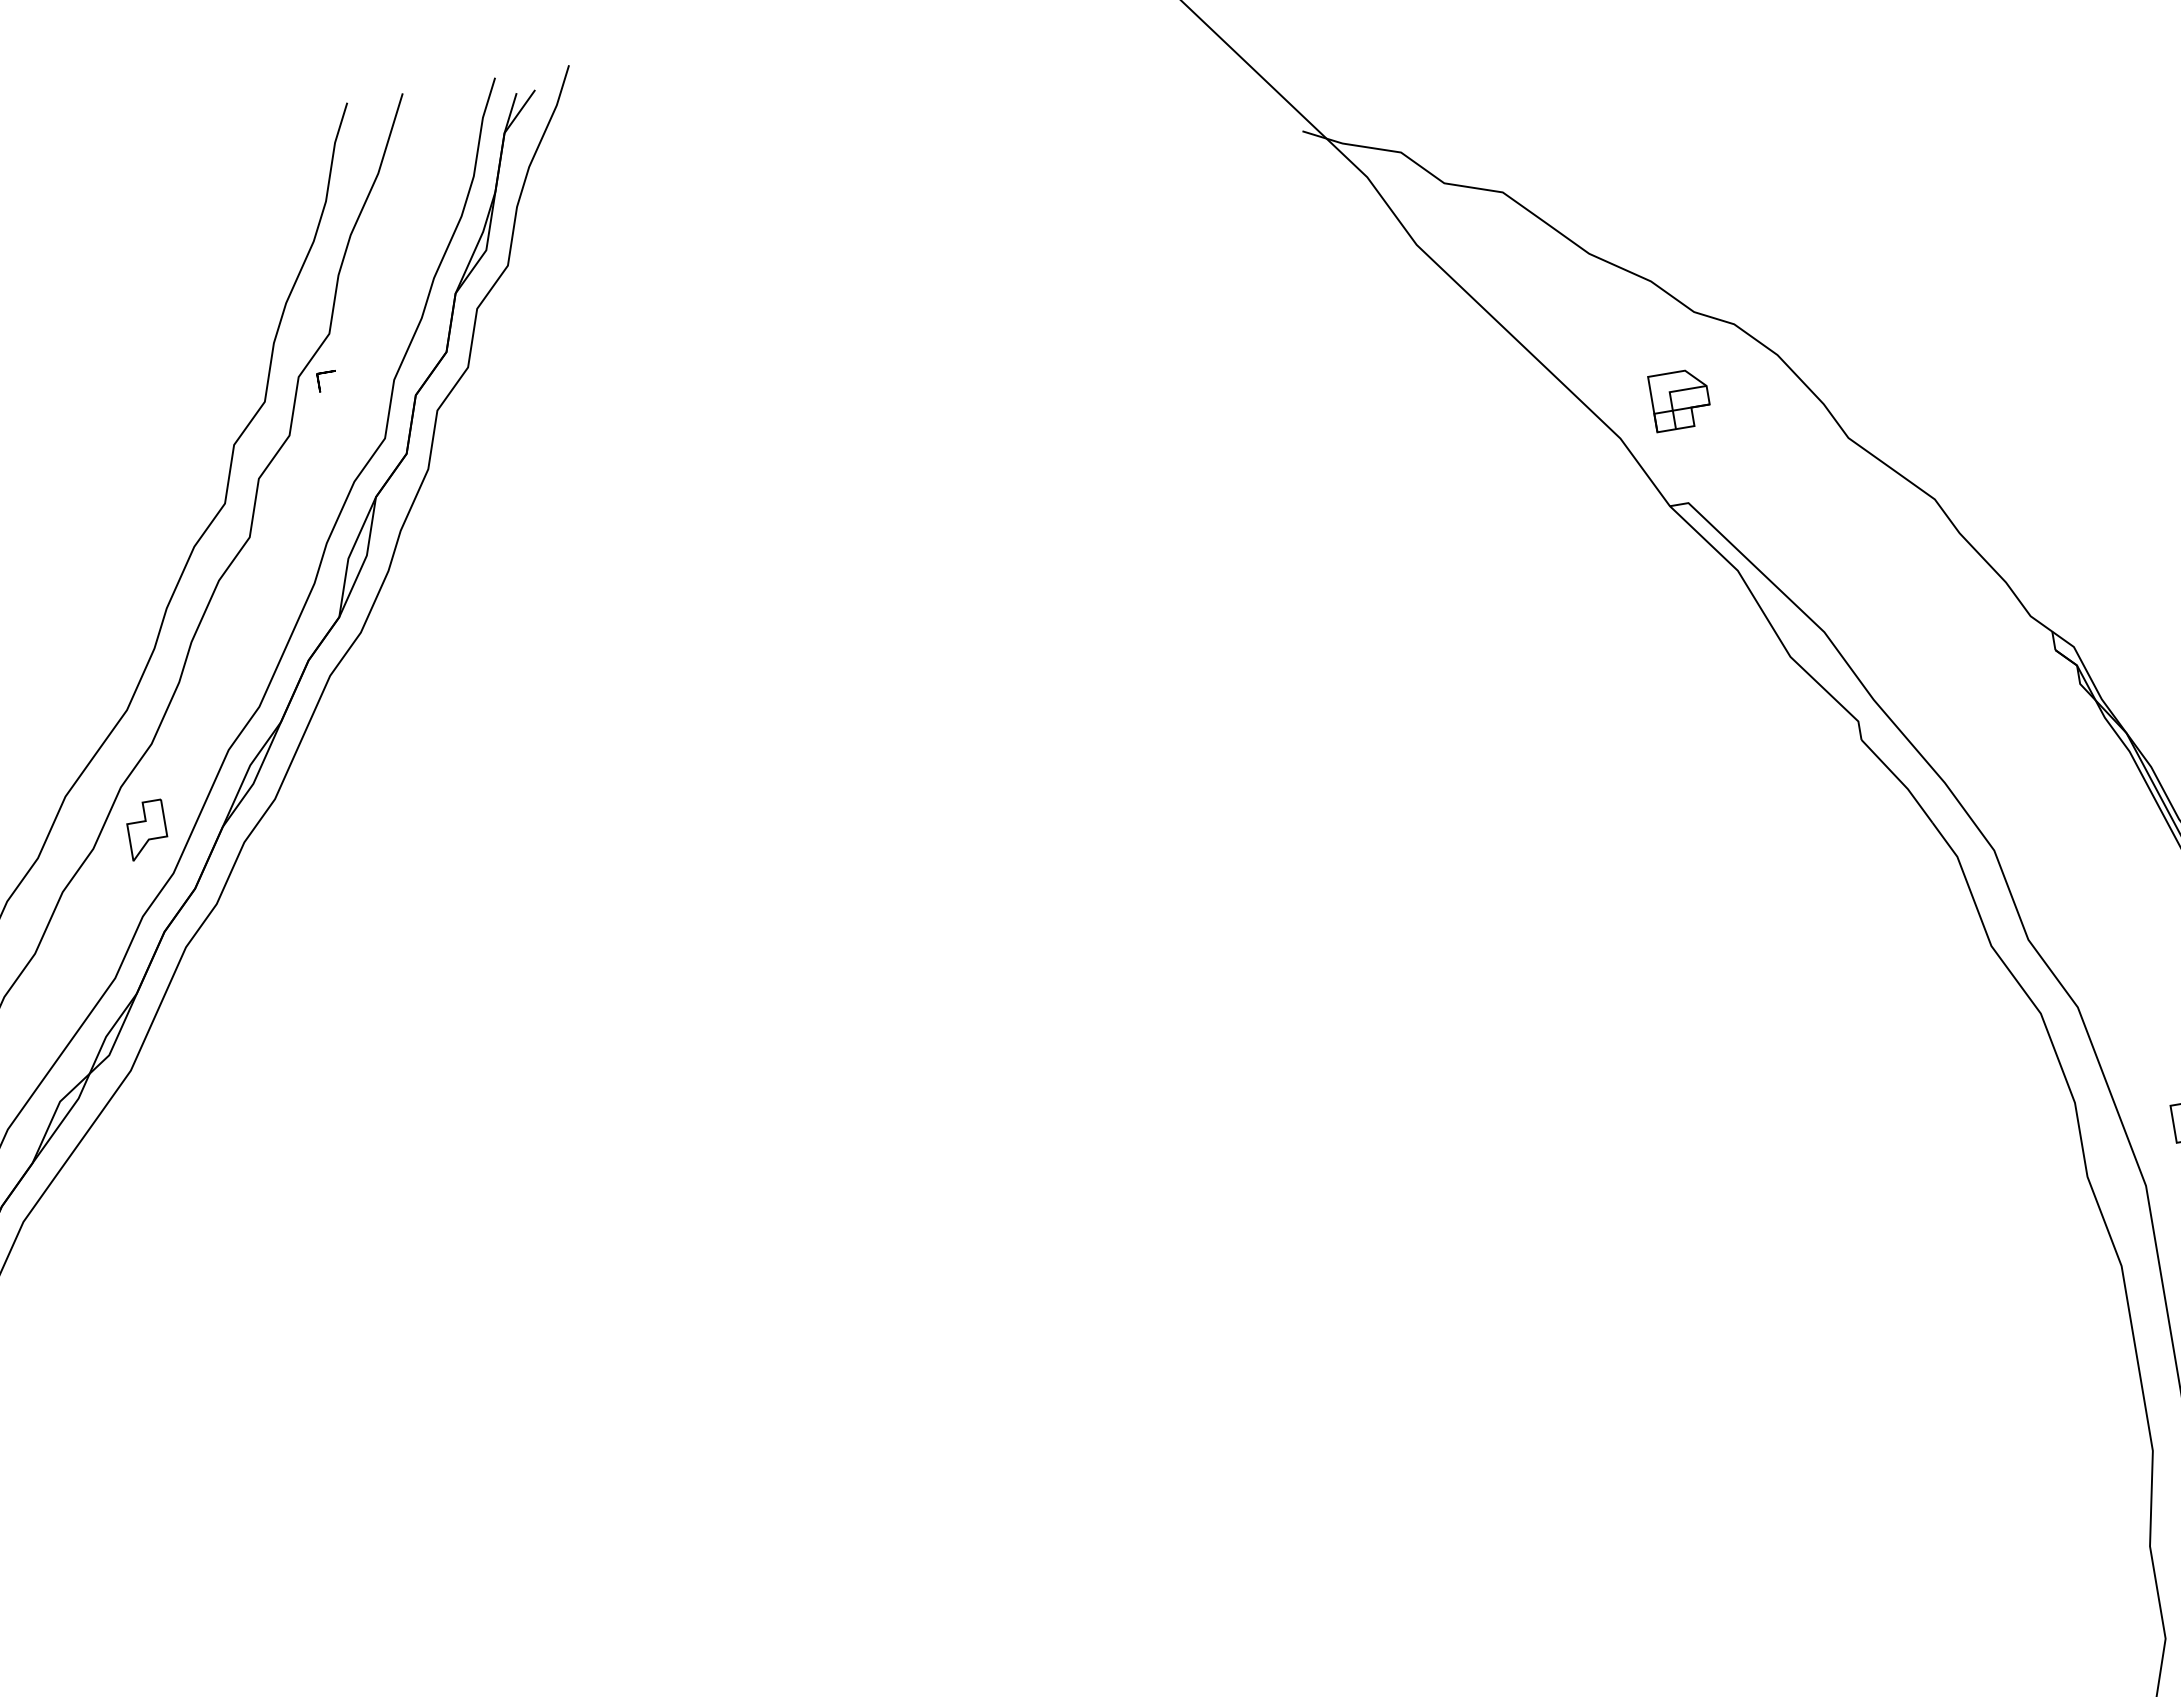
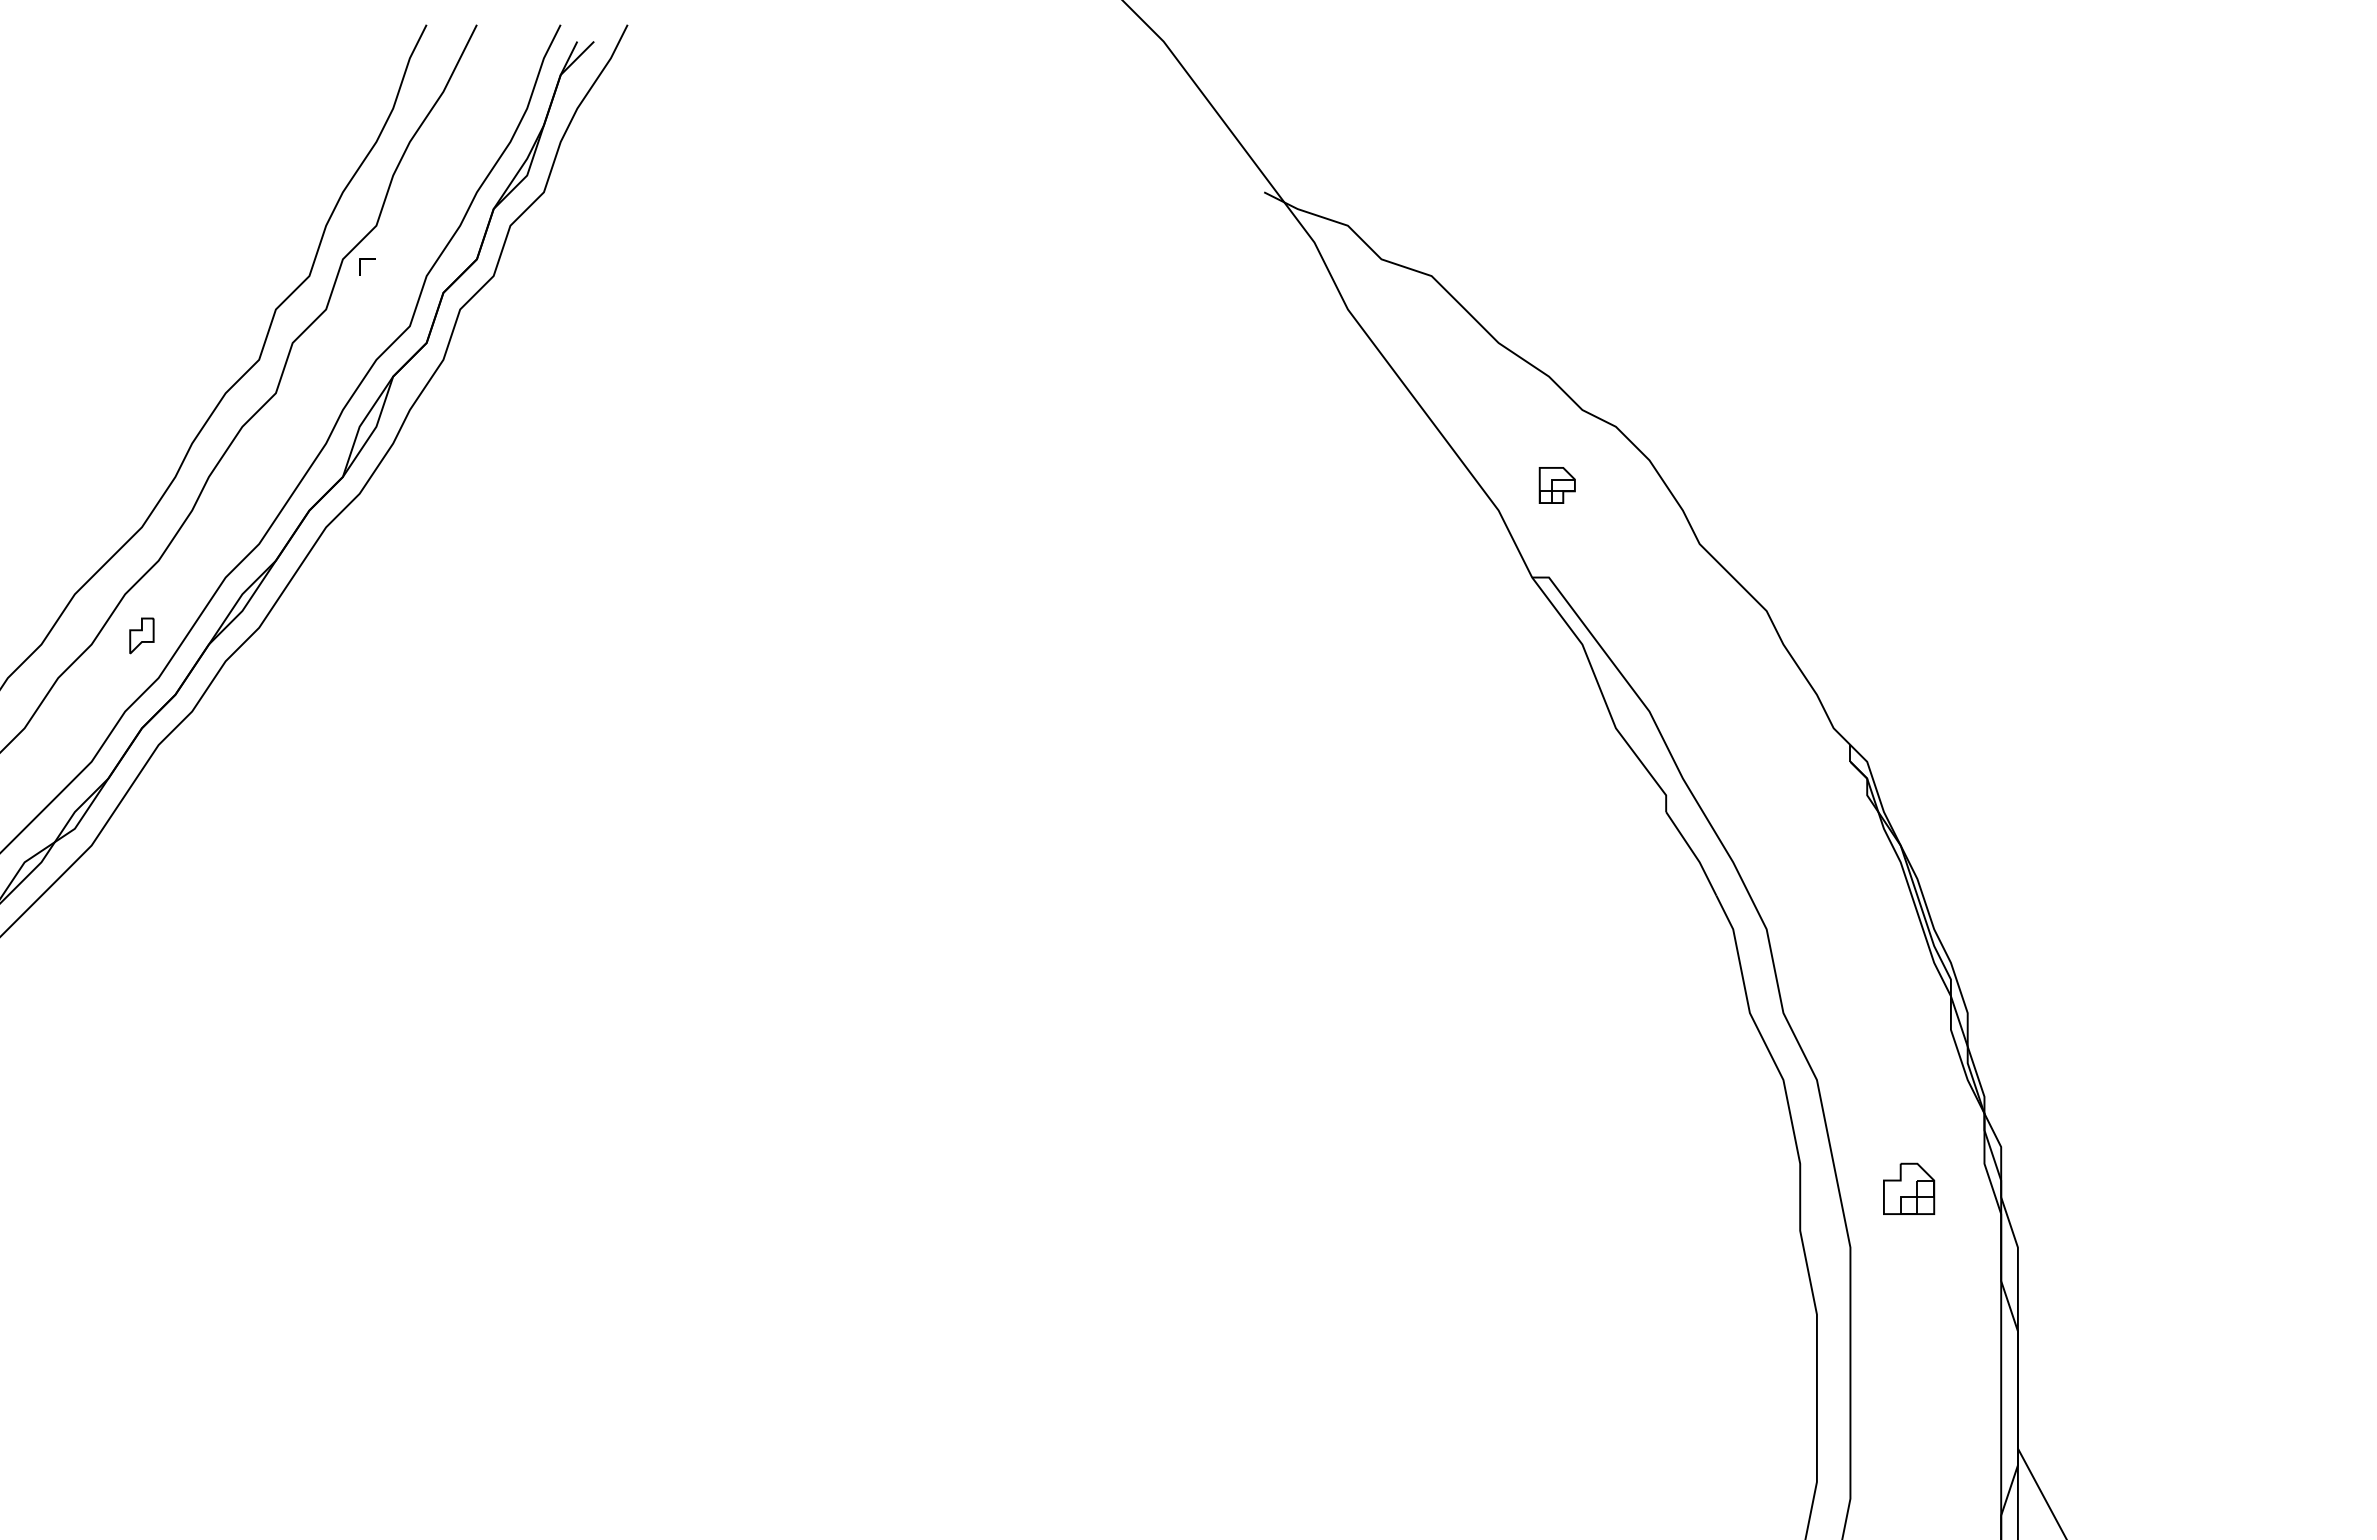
part: (1680, 399) -> (1557, 485), size x0.7
part: (146, 829) -> (141, 635), size x0.7

